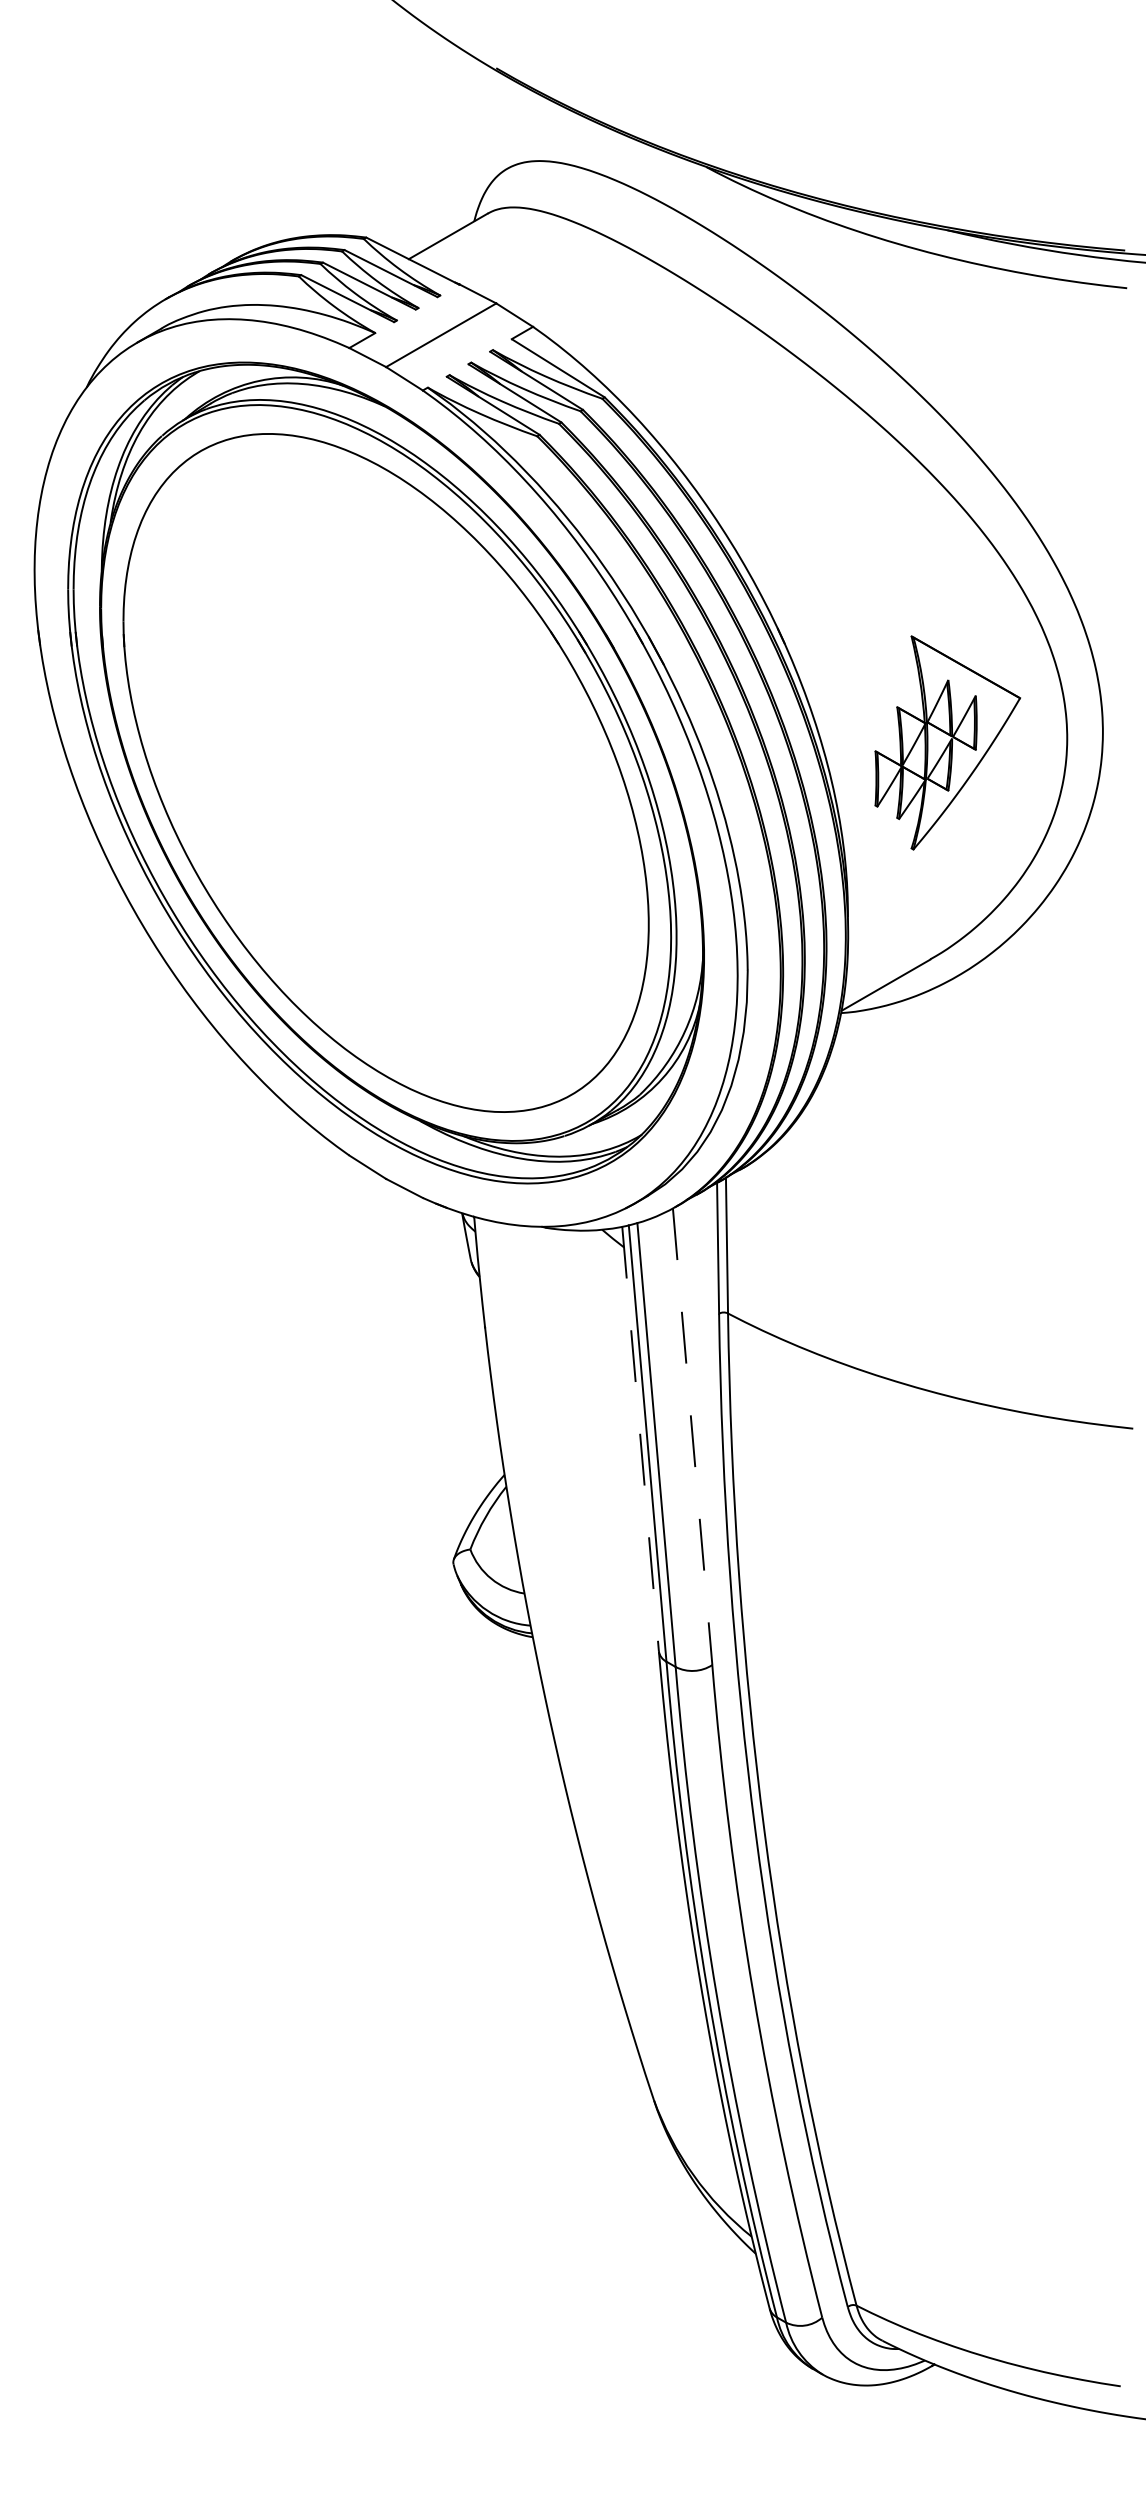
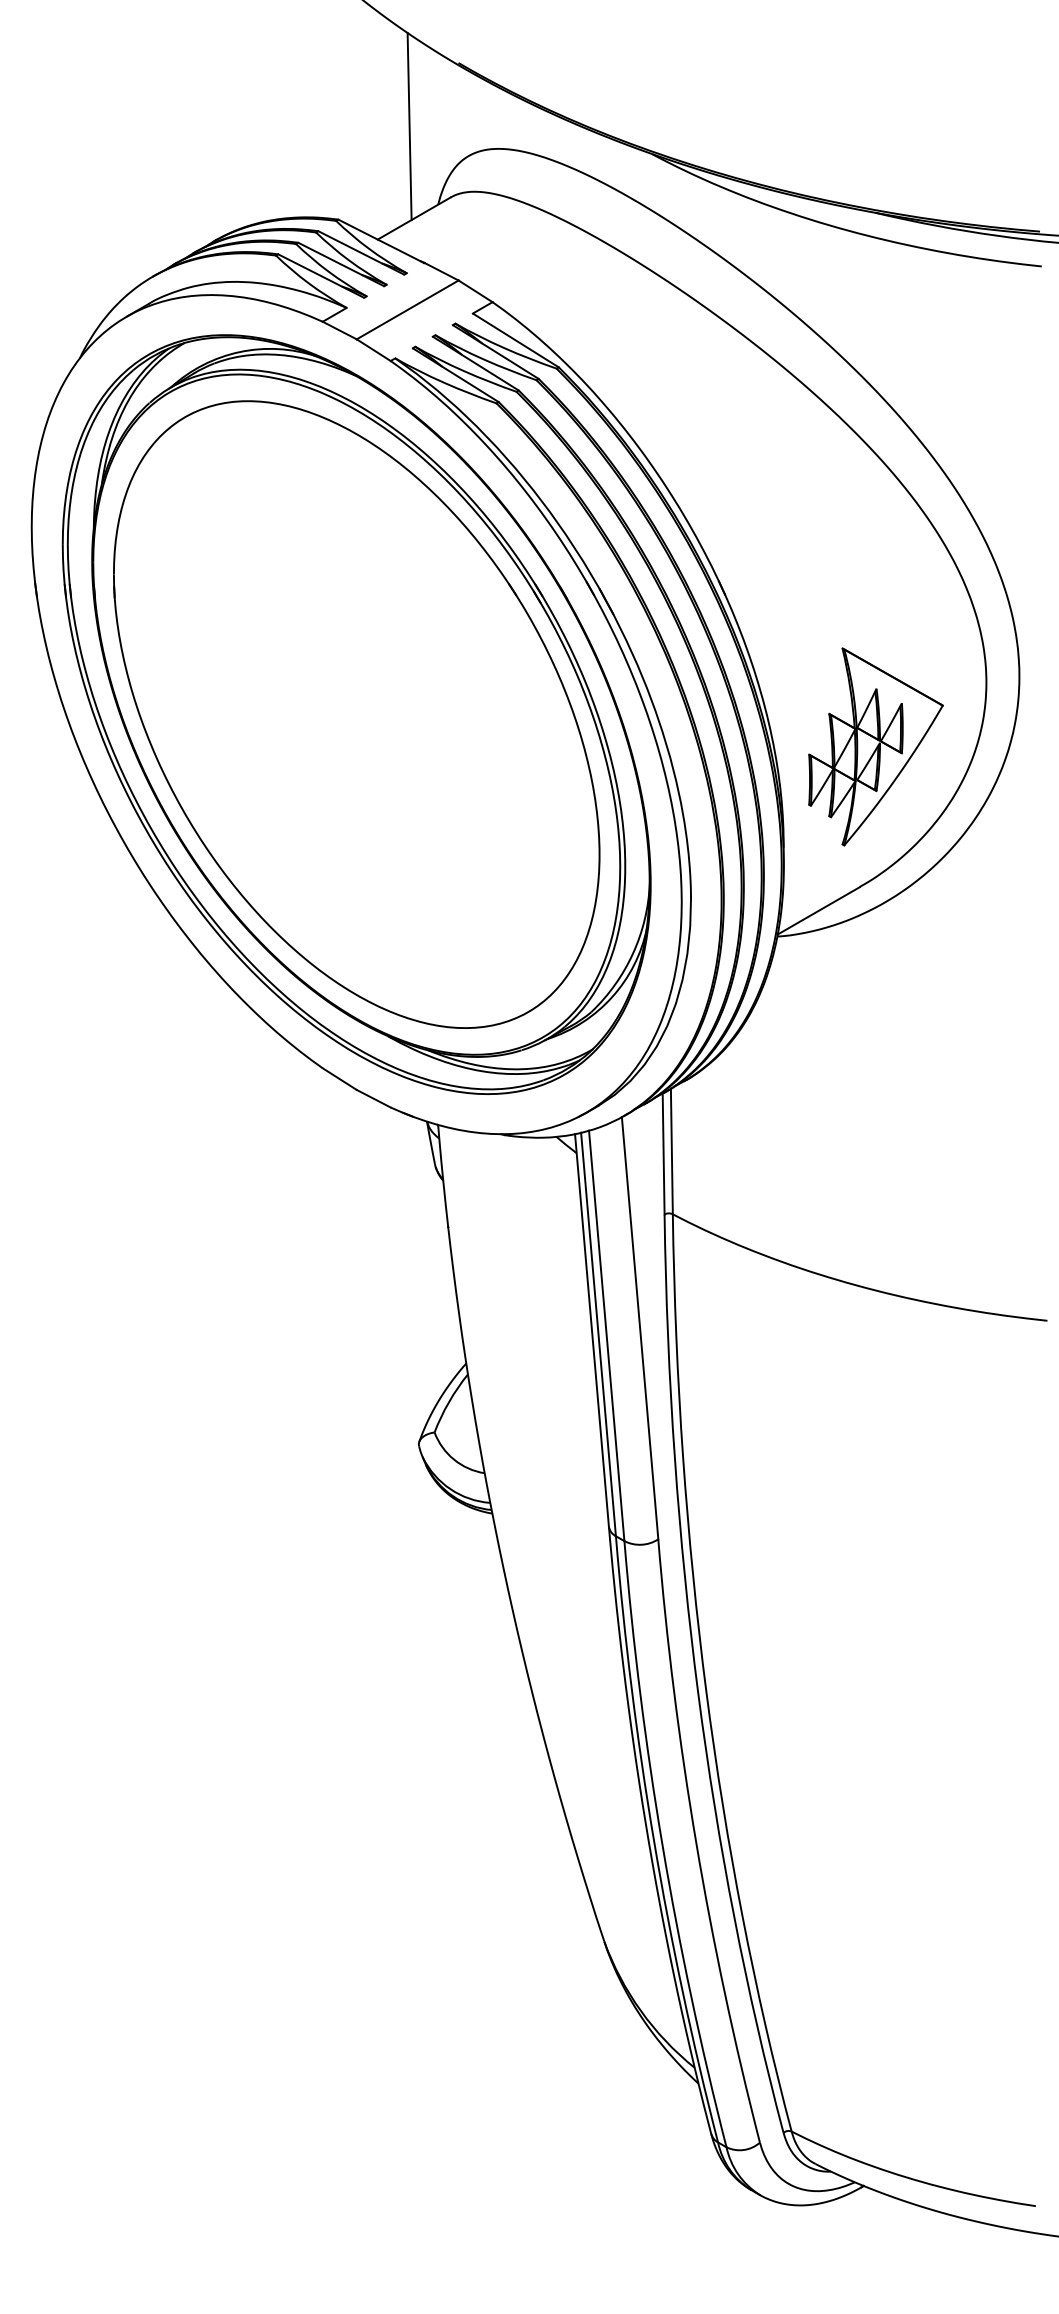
line: (443, 136) -> (409, 126), added
part: (947, 742) -> (875, 746), moved
line: (692, 1437) -> (639, 1328), dashed -> solid
line: (640, 1439) -> (591, 1330), dashed -> solid

